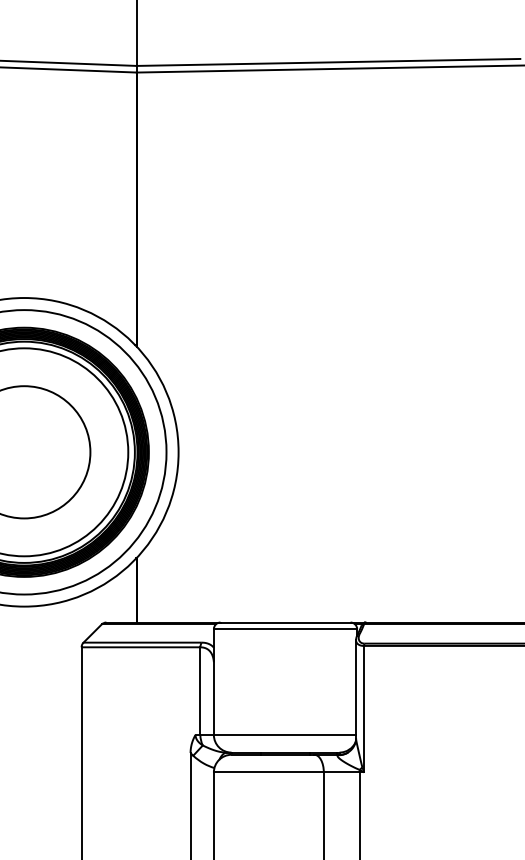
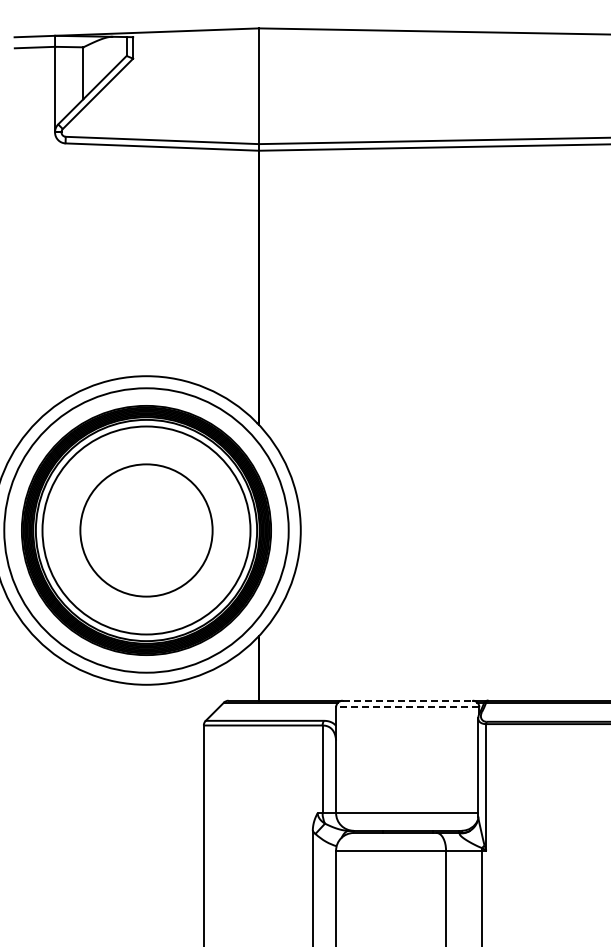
line: (286, 622) -> (408, 700), solid -> dashed
line: (285, 629) -> (407, 707), solid -> dashed

